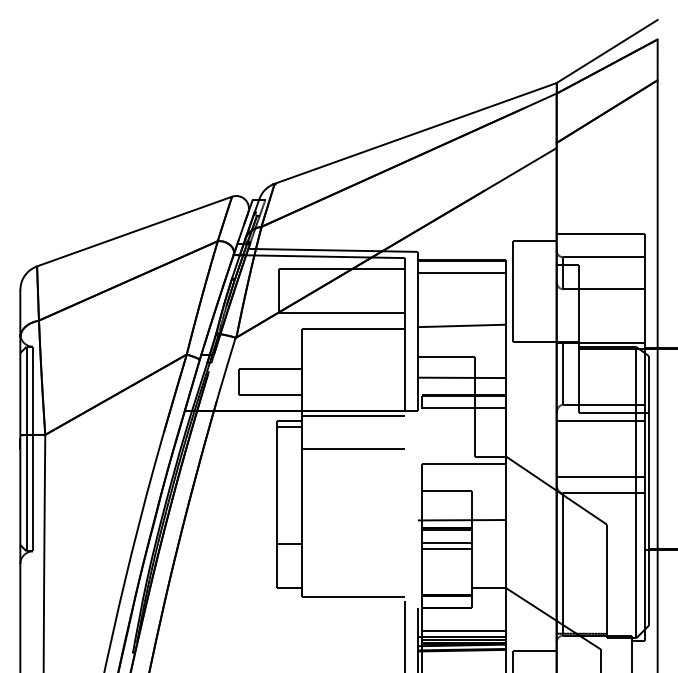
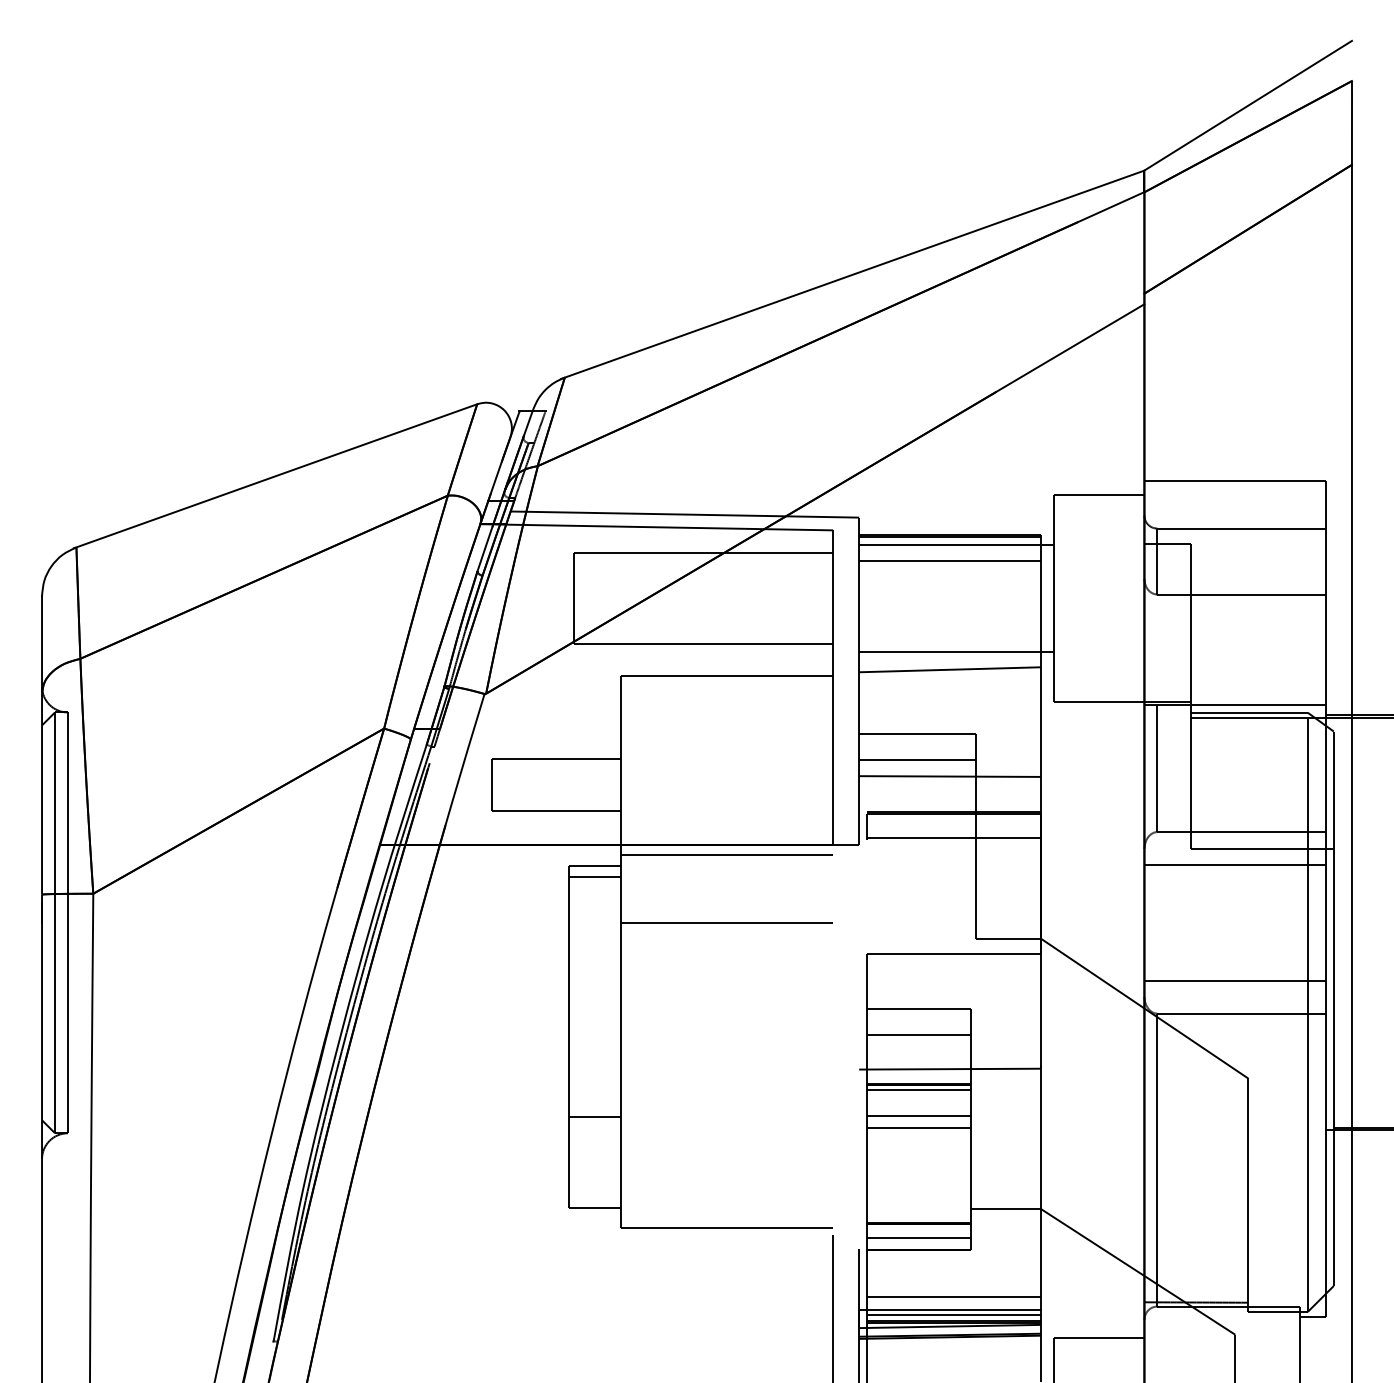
line: (464, 265) -> (954, 545), added
line: (464, 317) -> (954, 652), added
line: (445, 369) -> (915, 759), added
line: (446, 503) -> (917, 1034), added
line: (446, 602) -> (917, 1238), added

